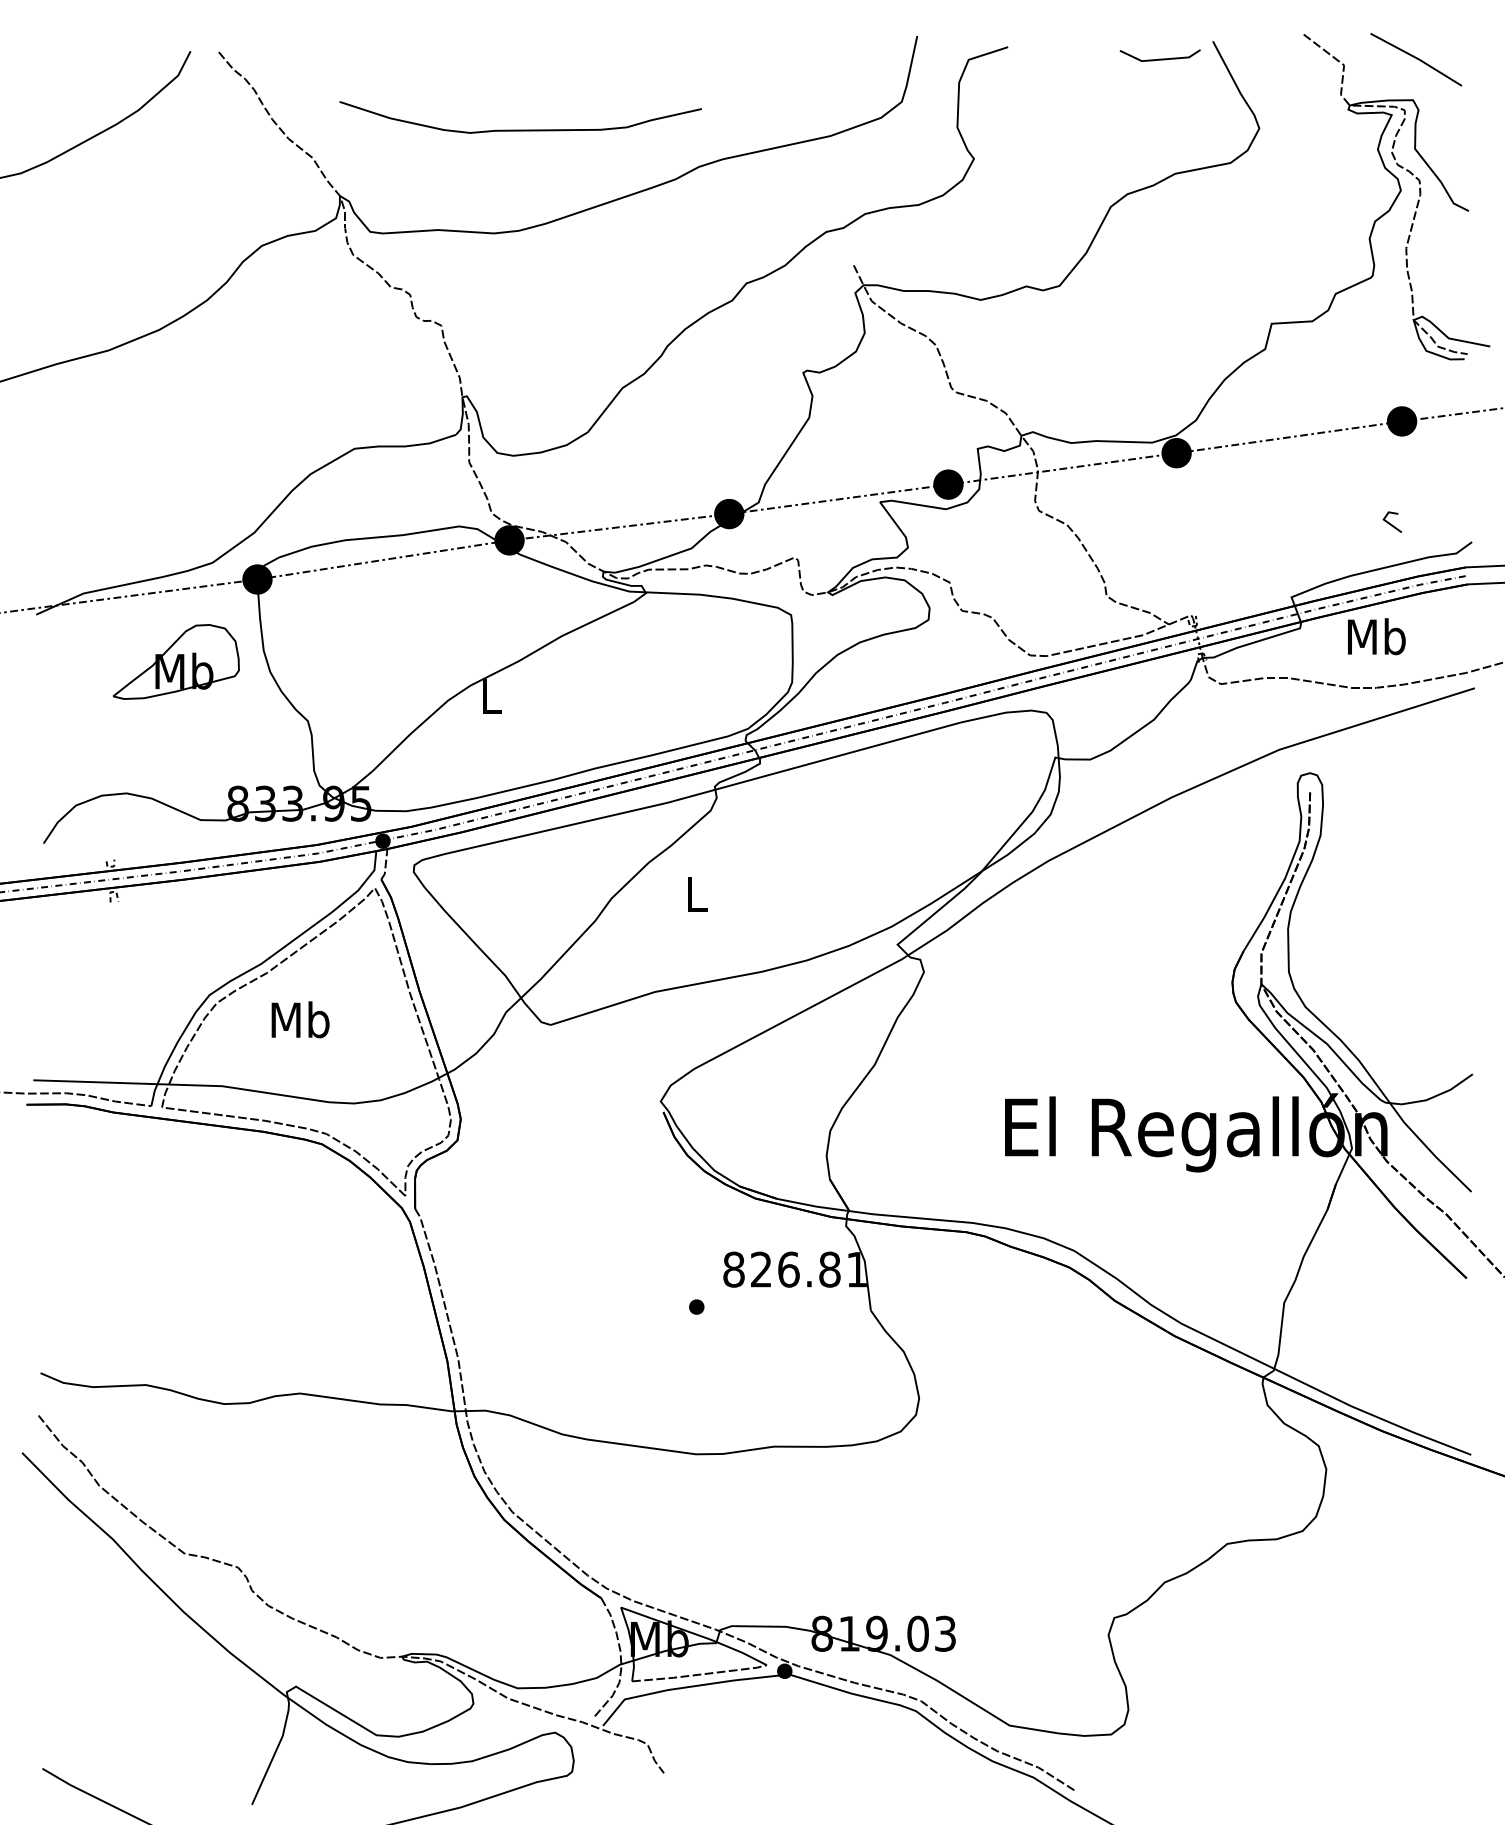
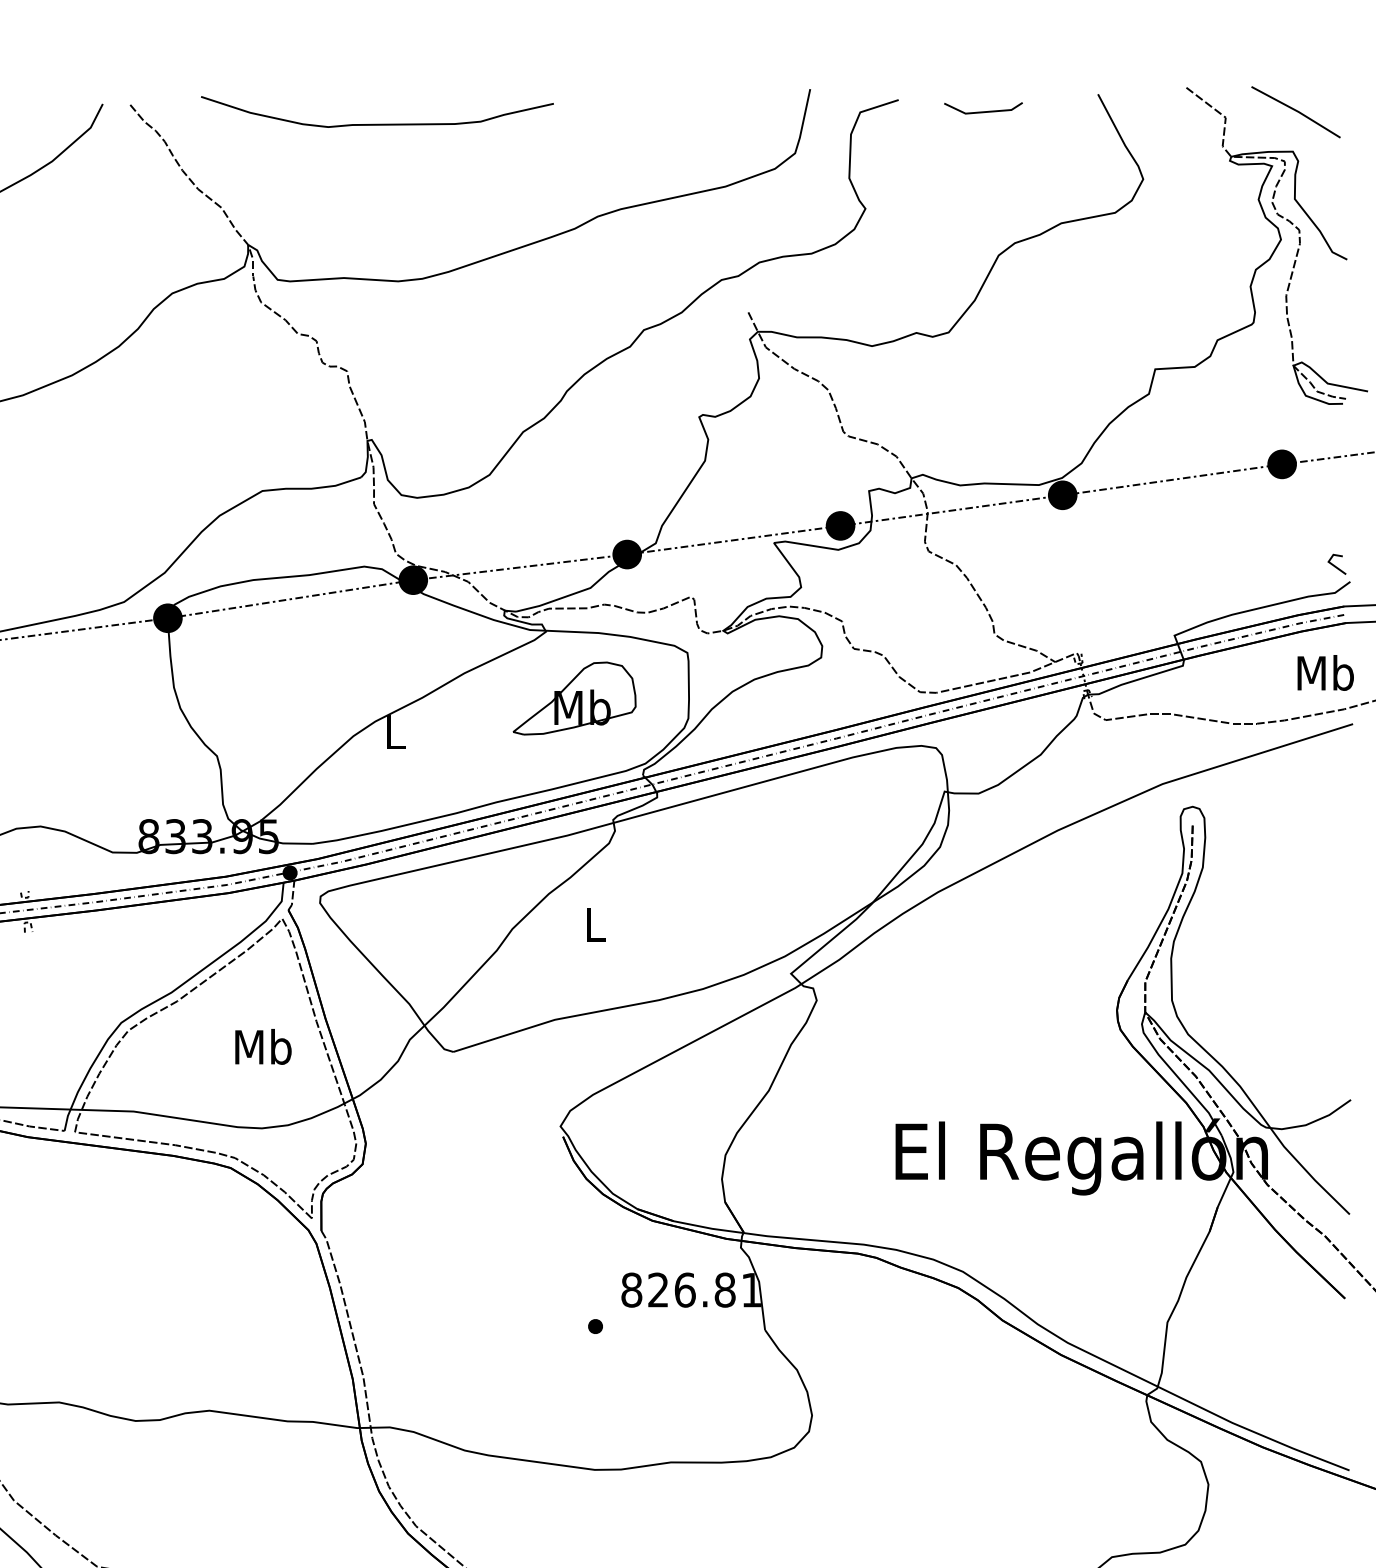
line: (1159, 58) -> (982, 111), moved
curve: (520, 129) -> (377, 123), moved
line: (1391, 523) -> (1336, 565), moved
text: (1376, 636) -> (1325, 672), moved
part: (175, 661) -> (573, 698), moved
text: (300, 1019) -> (263, 1046), moved

